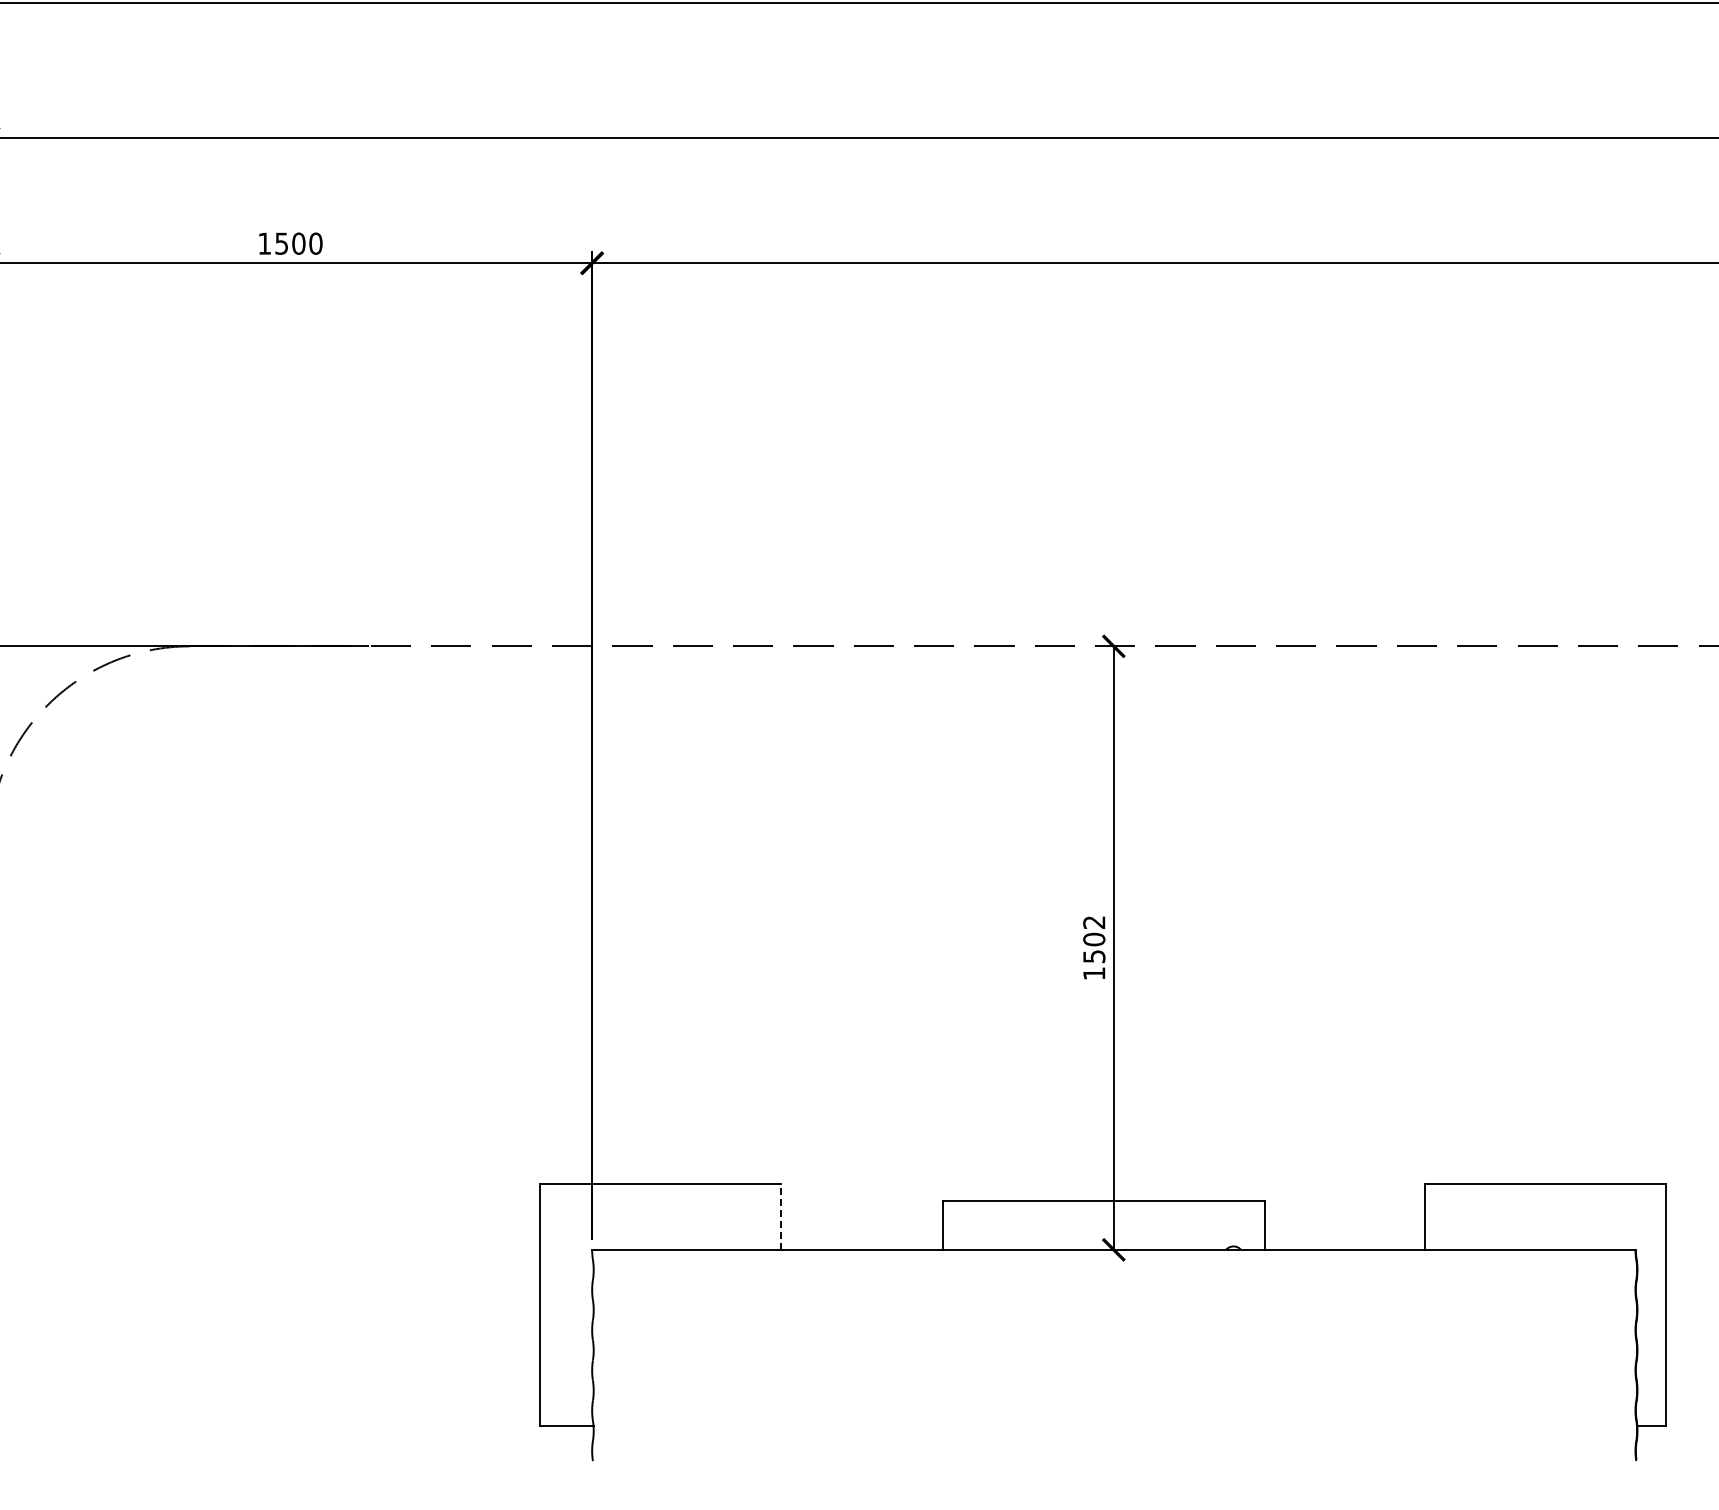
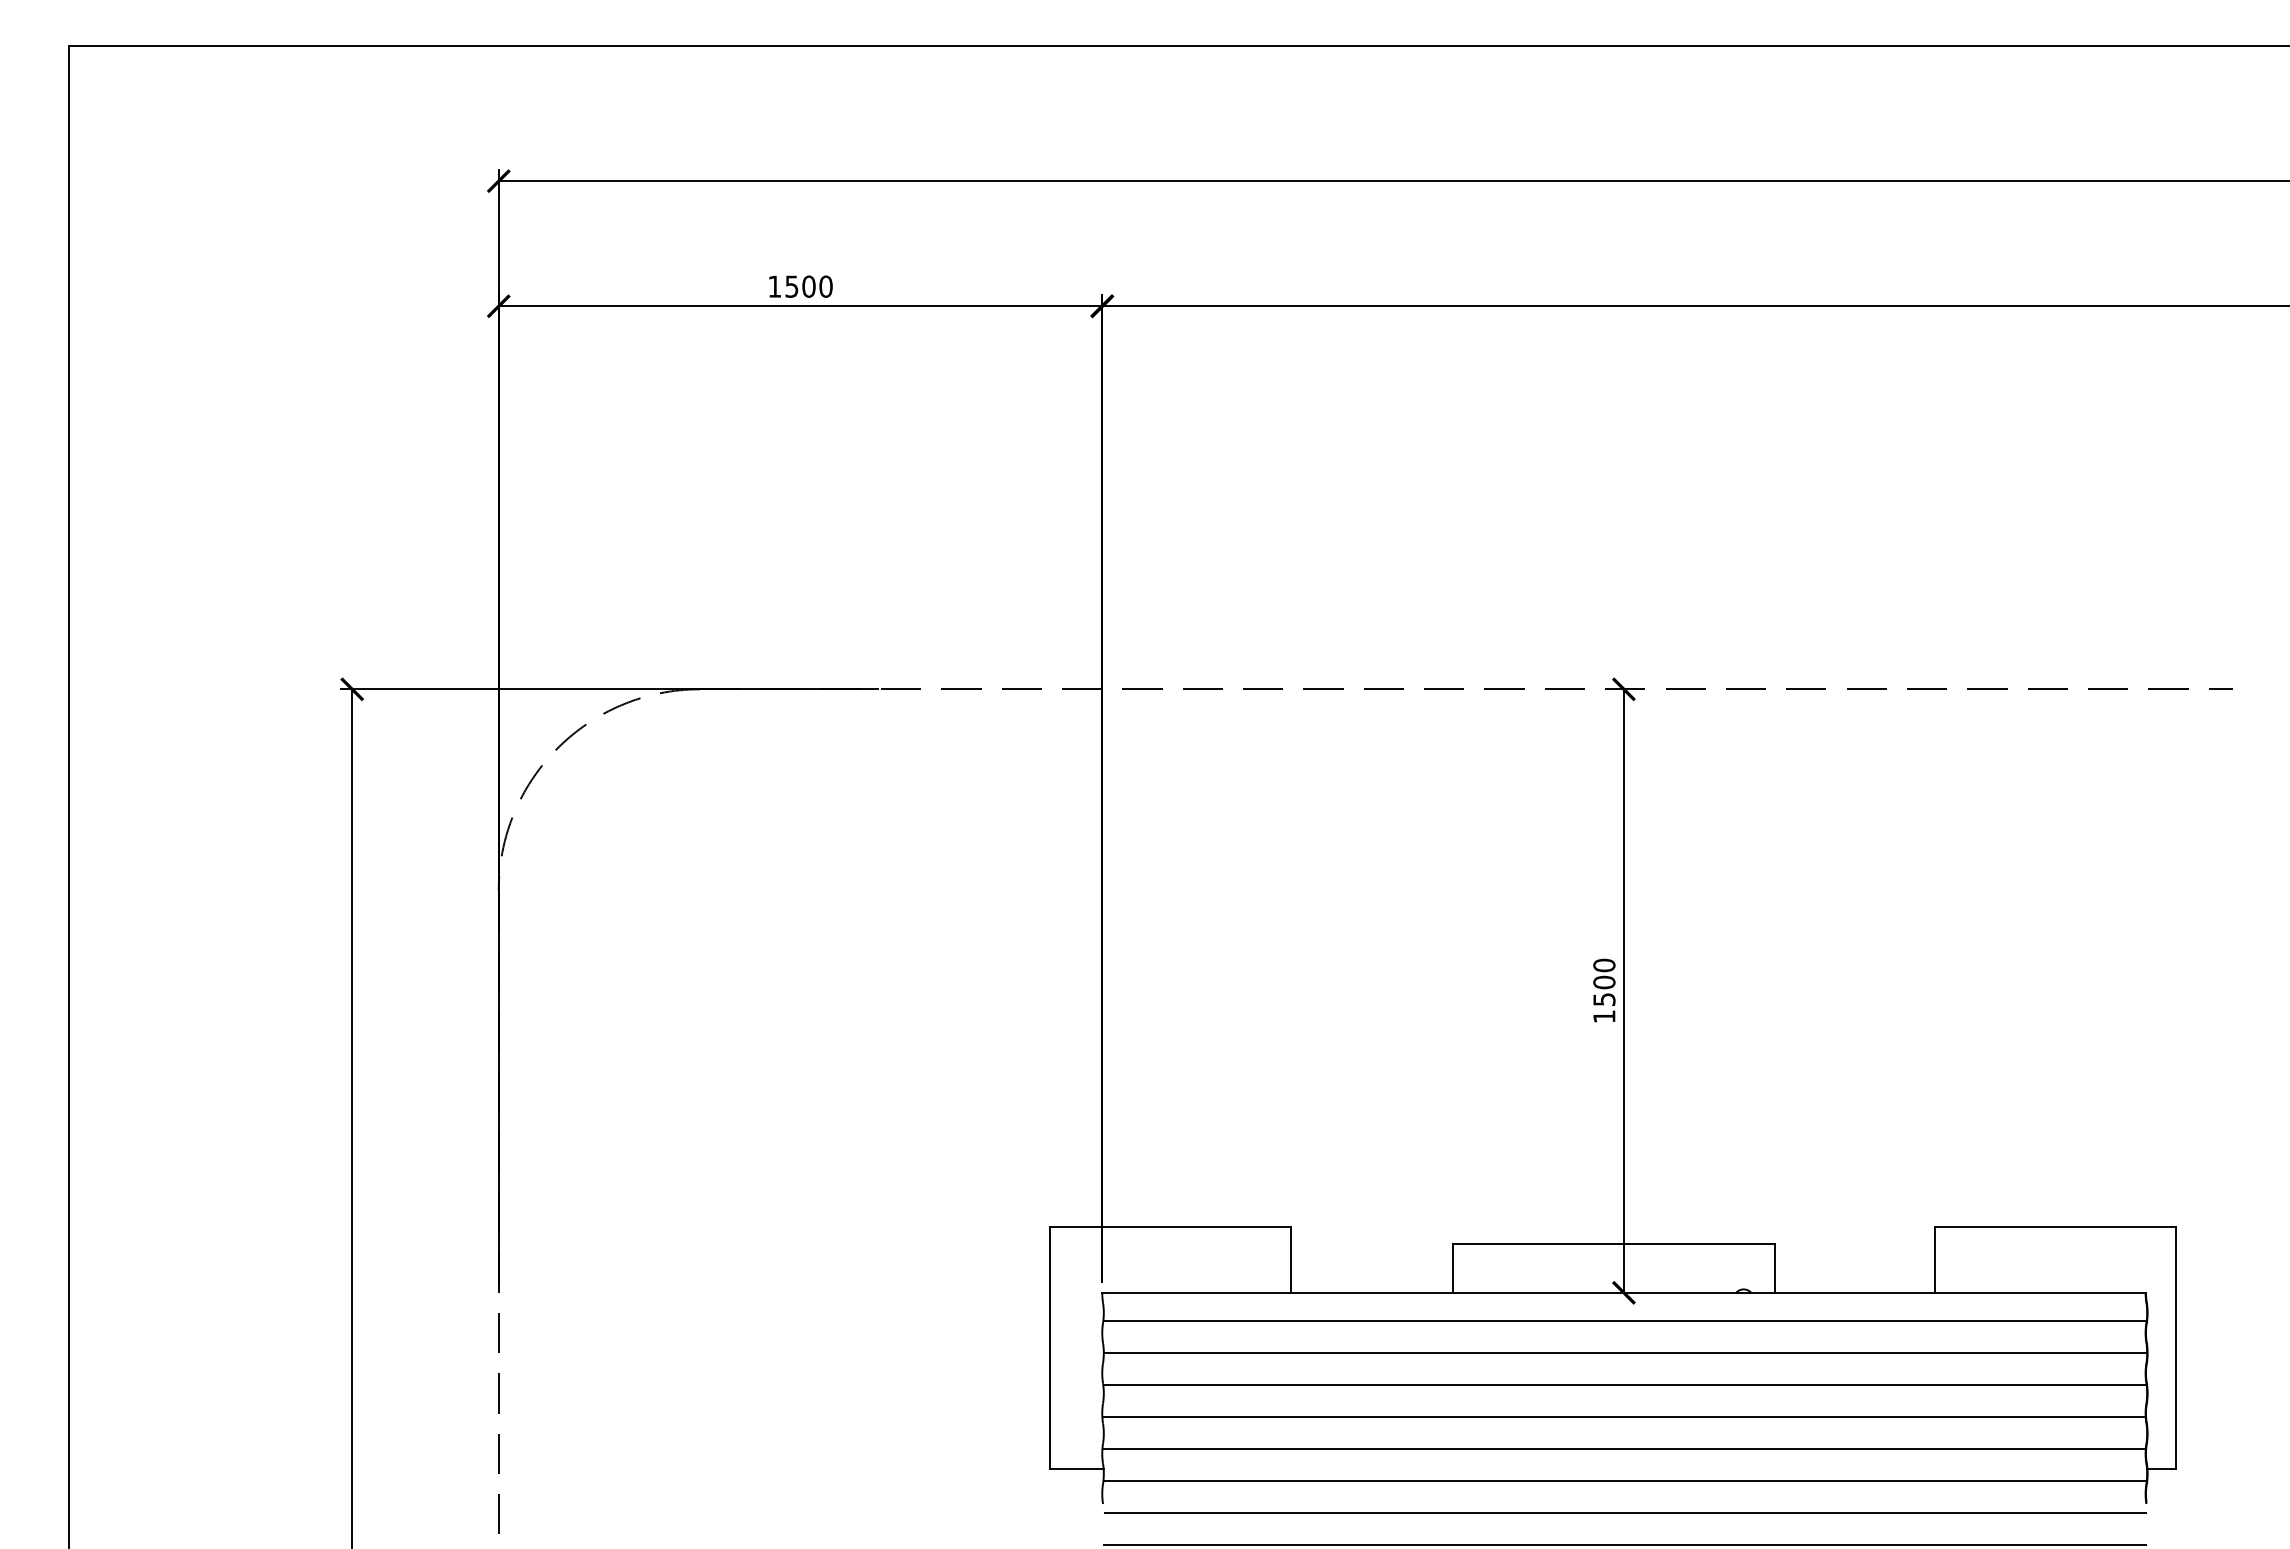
text: (1094, 922) -> (1604, 965), 1502 -> 1500
line: (781, 1217) -> (1291, 1260), dashed -> solid
hatch: (1114, 1389) -> (1624, 1432), added

